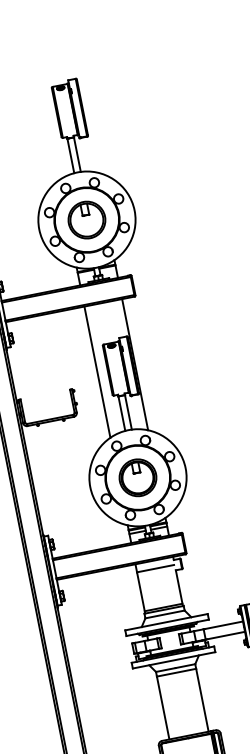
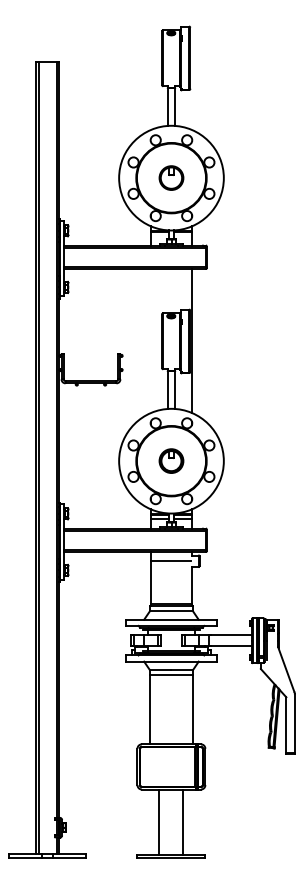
part: (86, 219) -> (171, 177), size x0.6
line: (97, 372) -> (150, 341), removed
part: (137, 477) -> (171, 460), size x0.6

